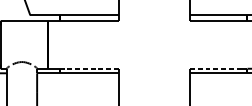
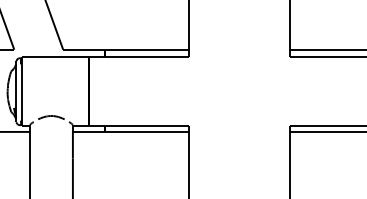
line: (89, 68) -> (147, 125), dashed -> solid
line: (213, 68) -> (323, 125), dashed -> solid

